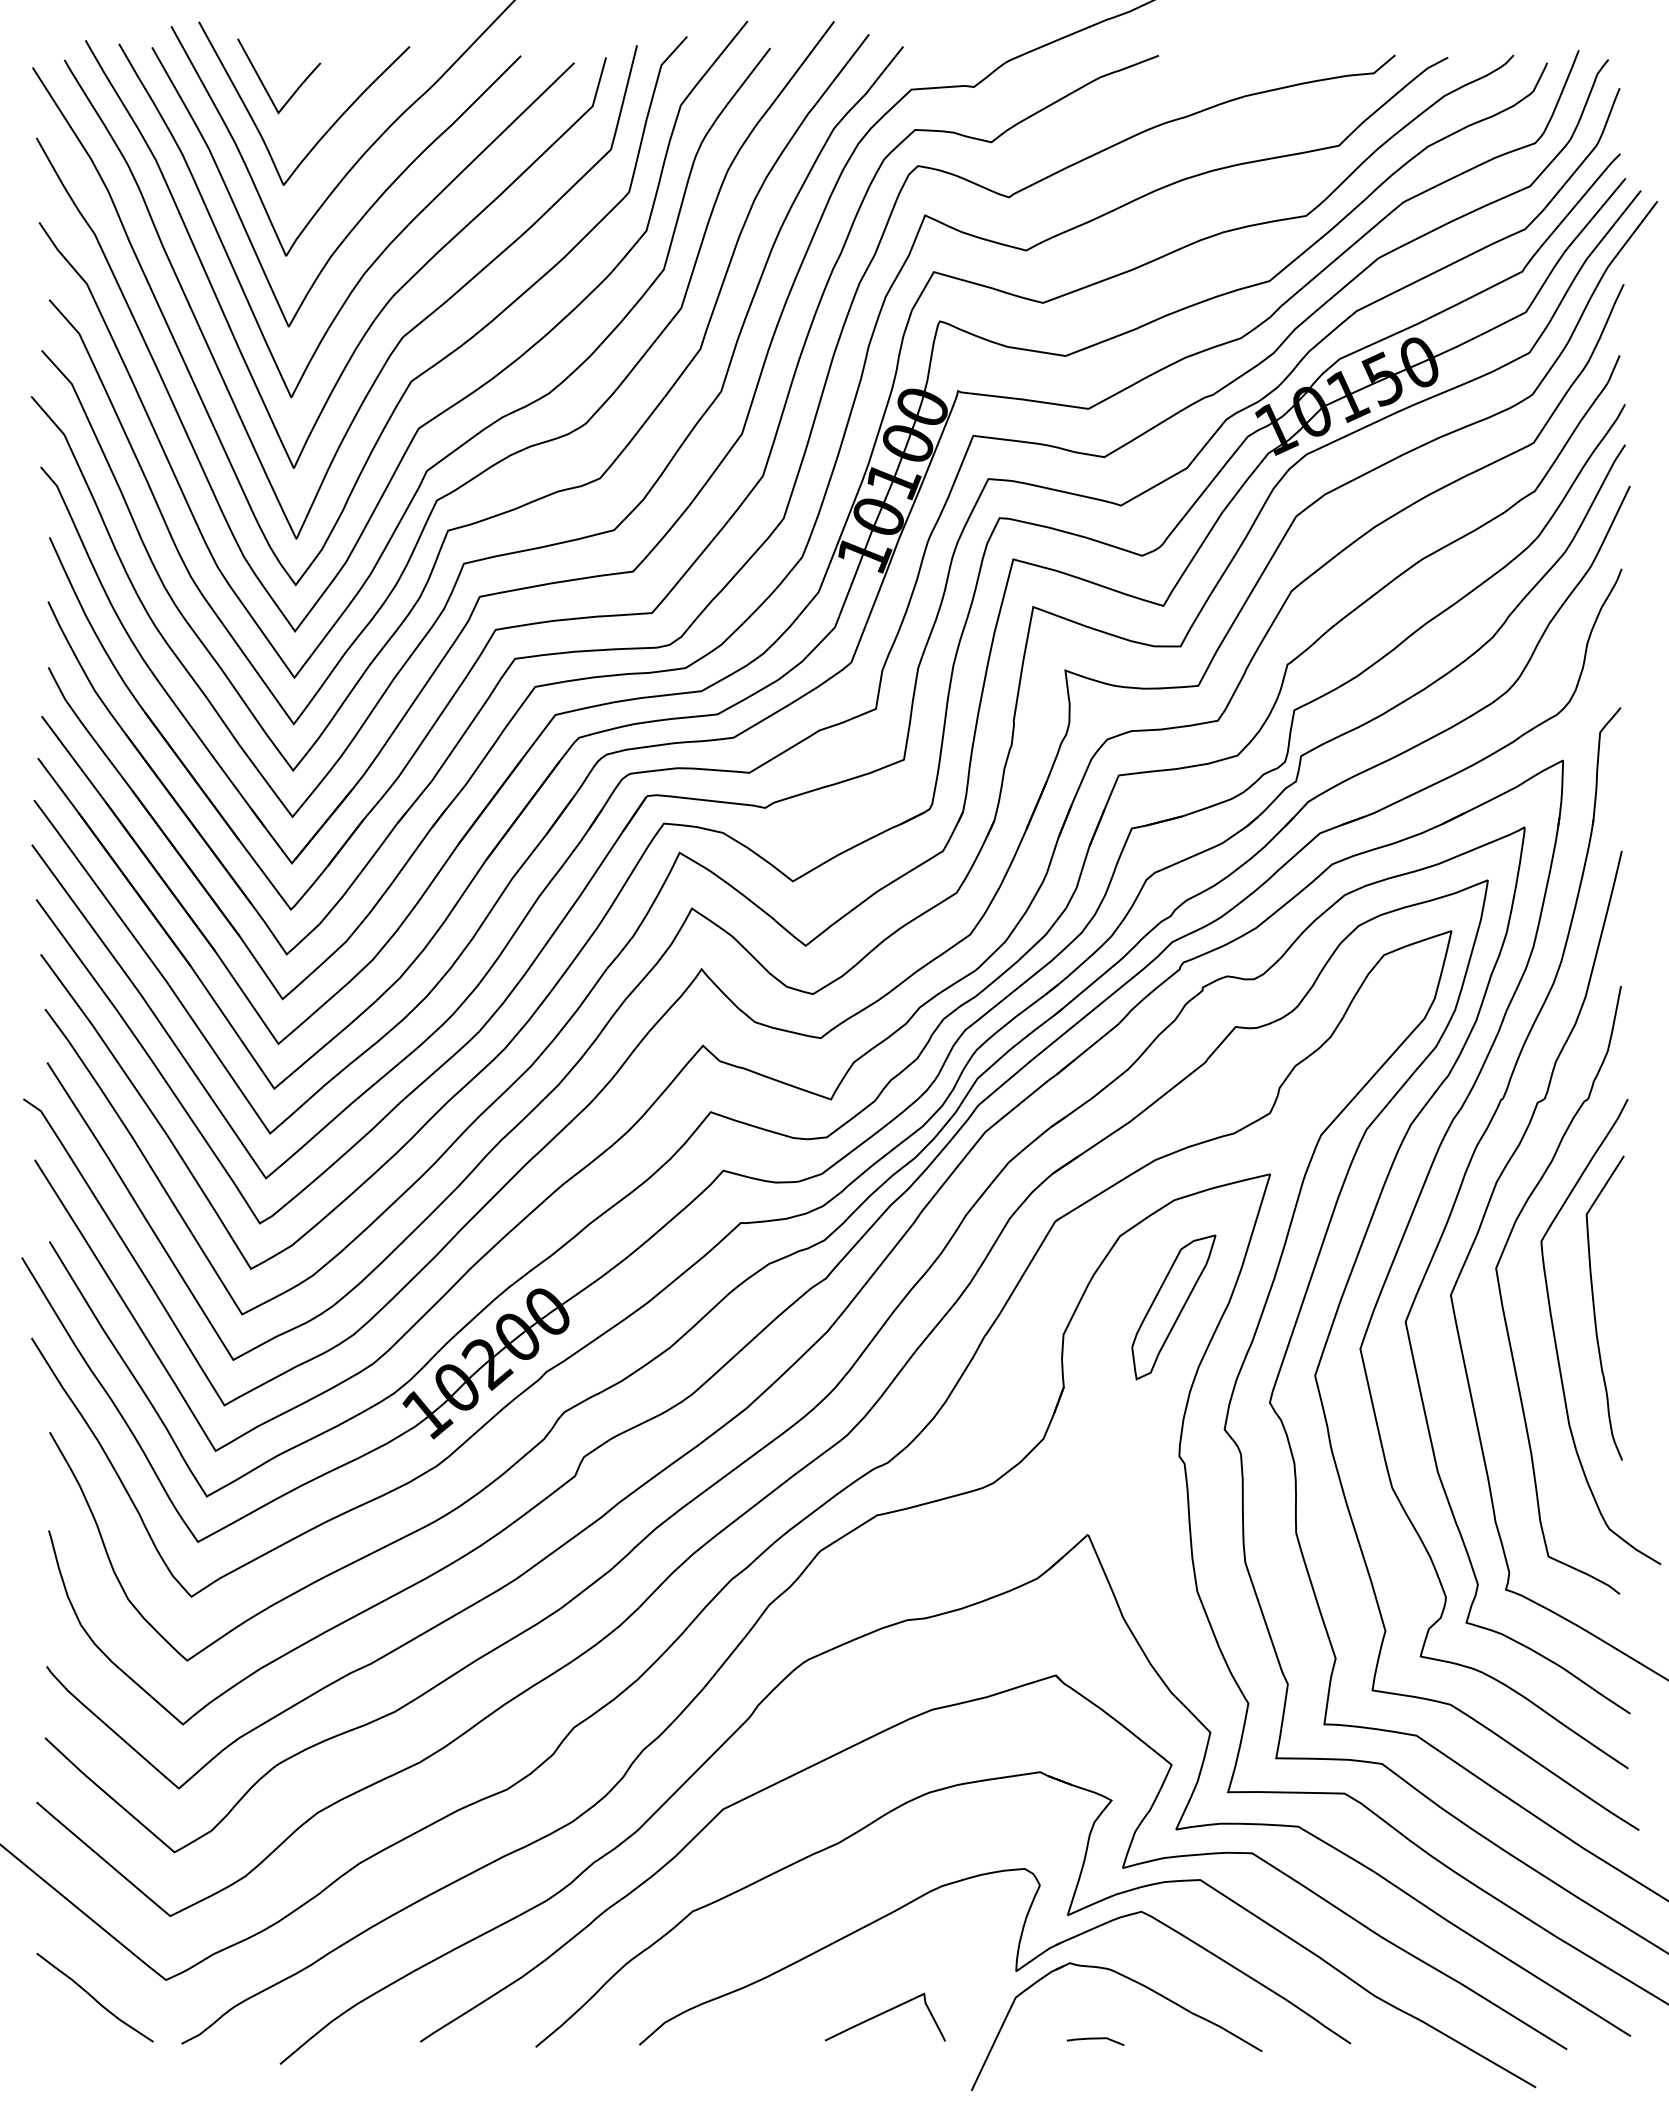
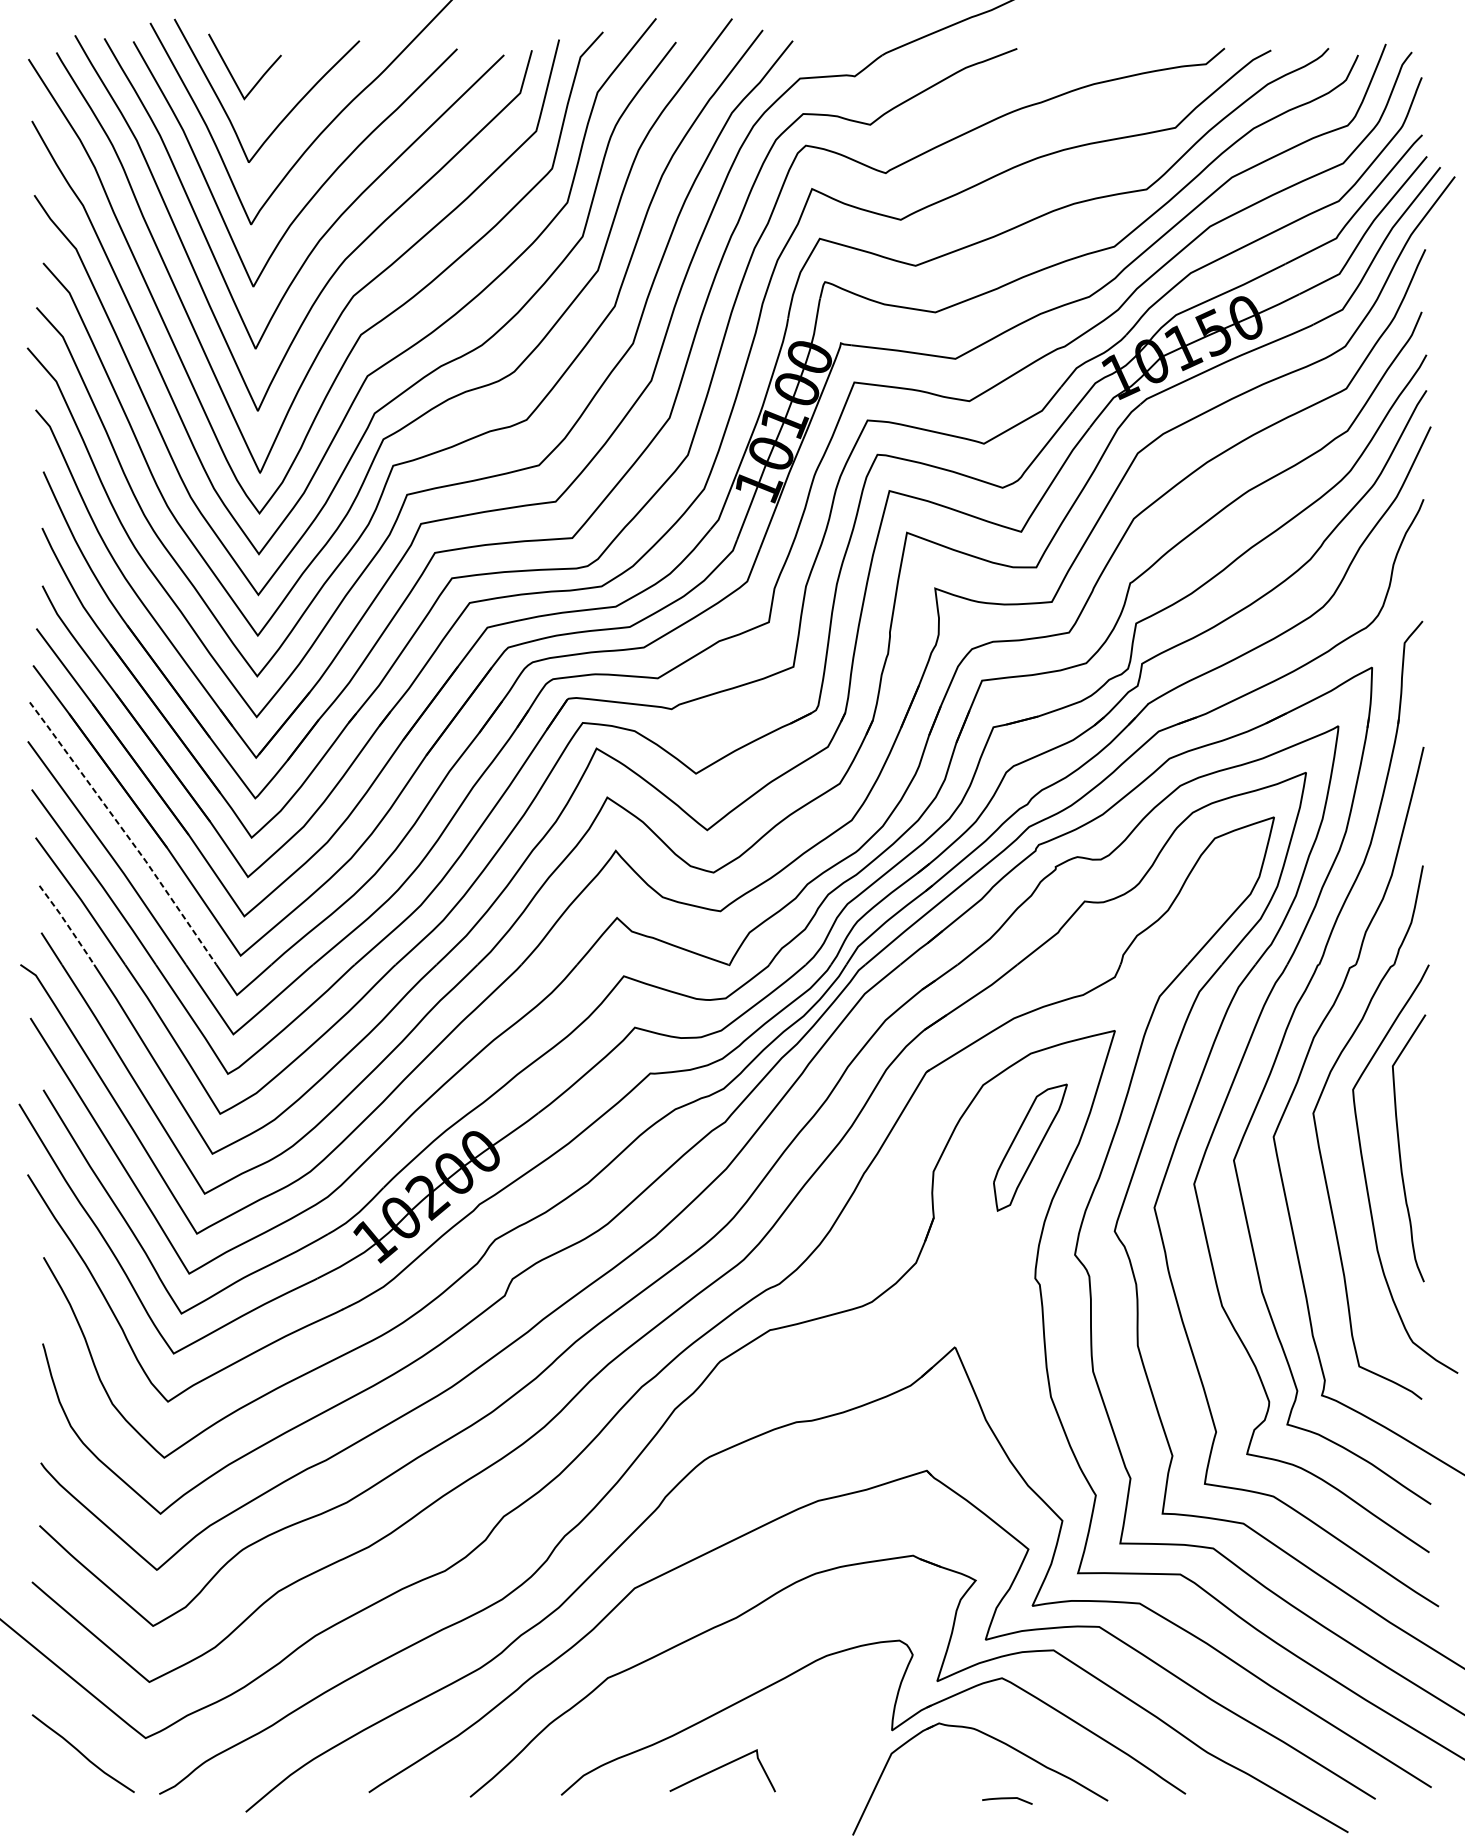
line: (142, 948) -> (124, 832), solid -> dashed
line: (77, 1054) -> (67, 925), solid -> dashed
curve: (884, 2013) -> (721, 1767), moved
curve: (1095, 2039) -> (1007, 1799), moved

